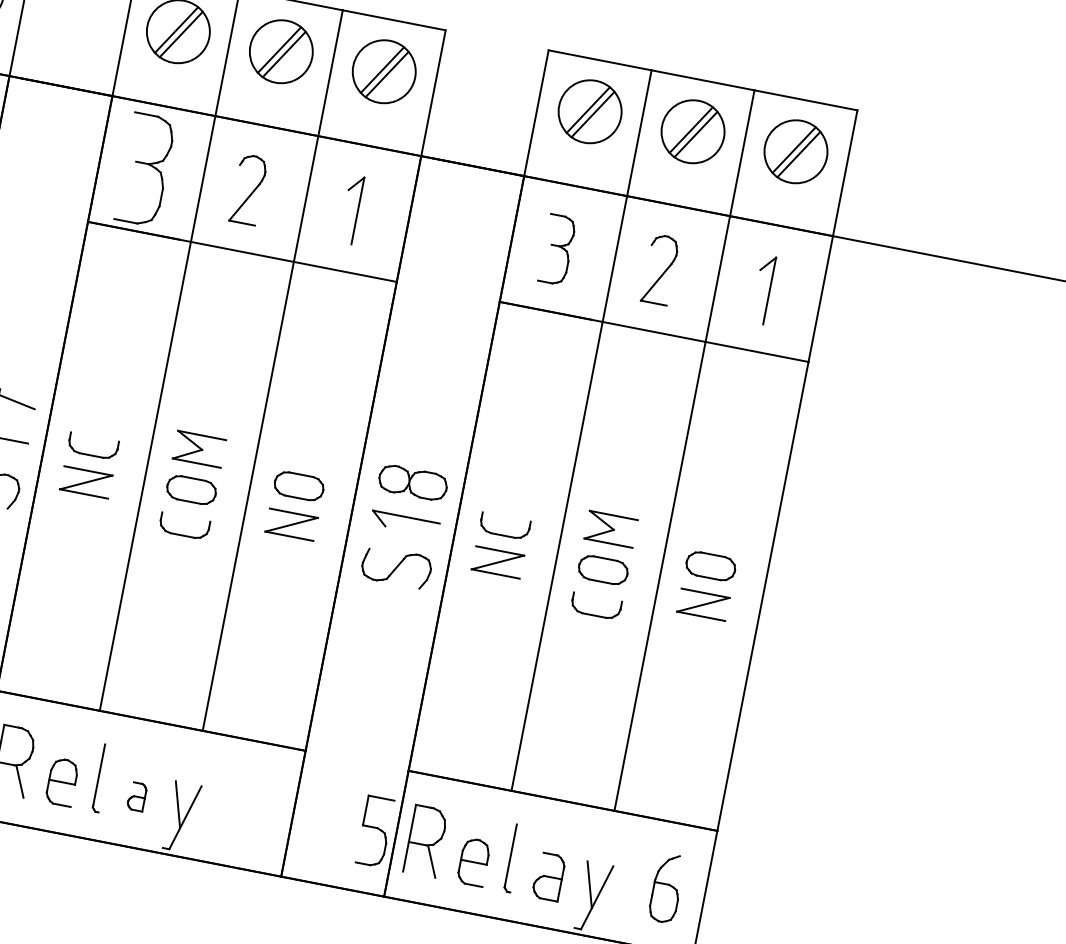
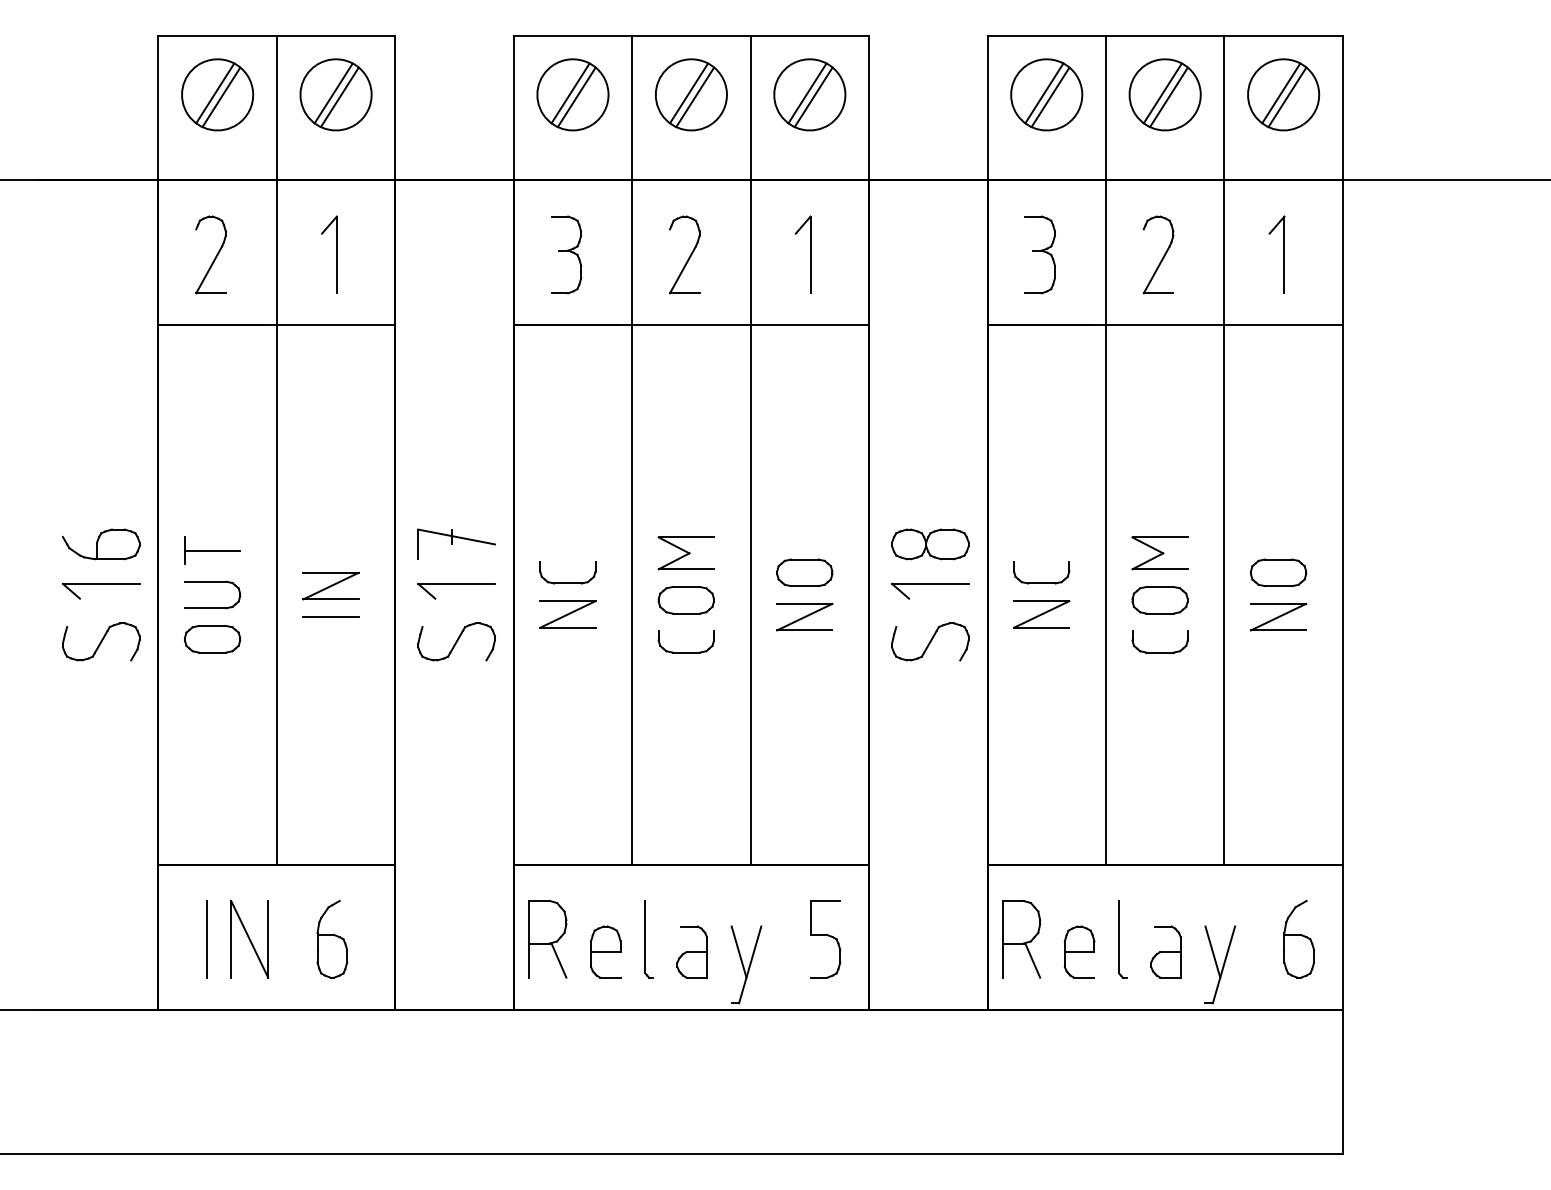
part: (145, 169) -> (566, 254), size x0.62
part: (136, 796) -> (691, 951), size x1.67
part: (375, 831) -> (825, 939), moved

